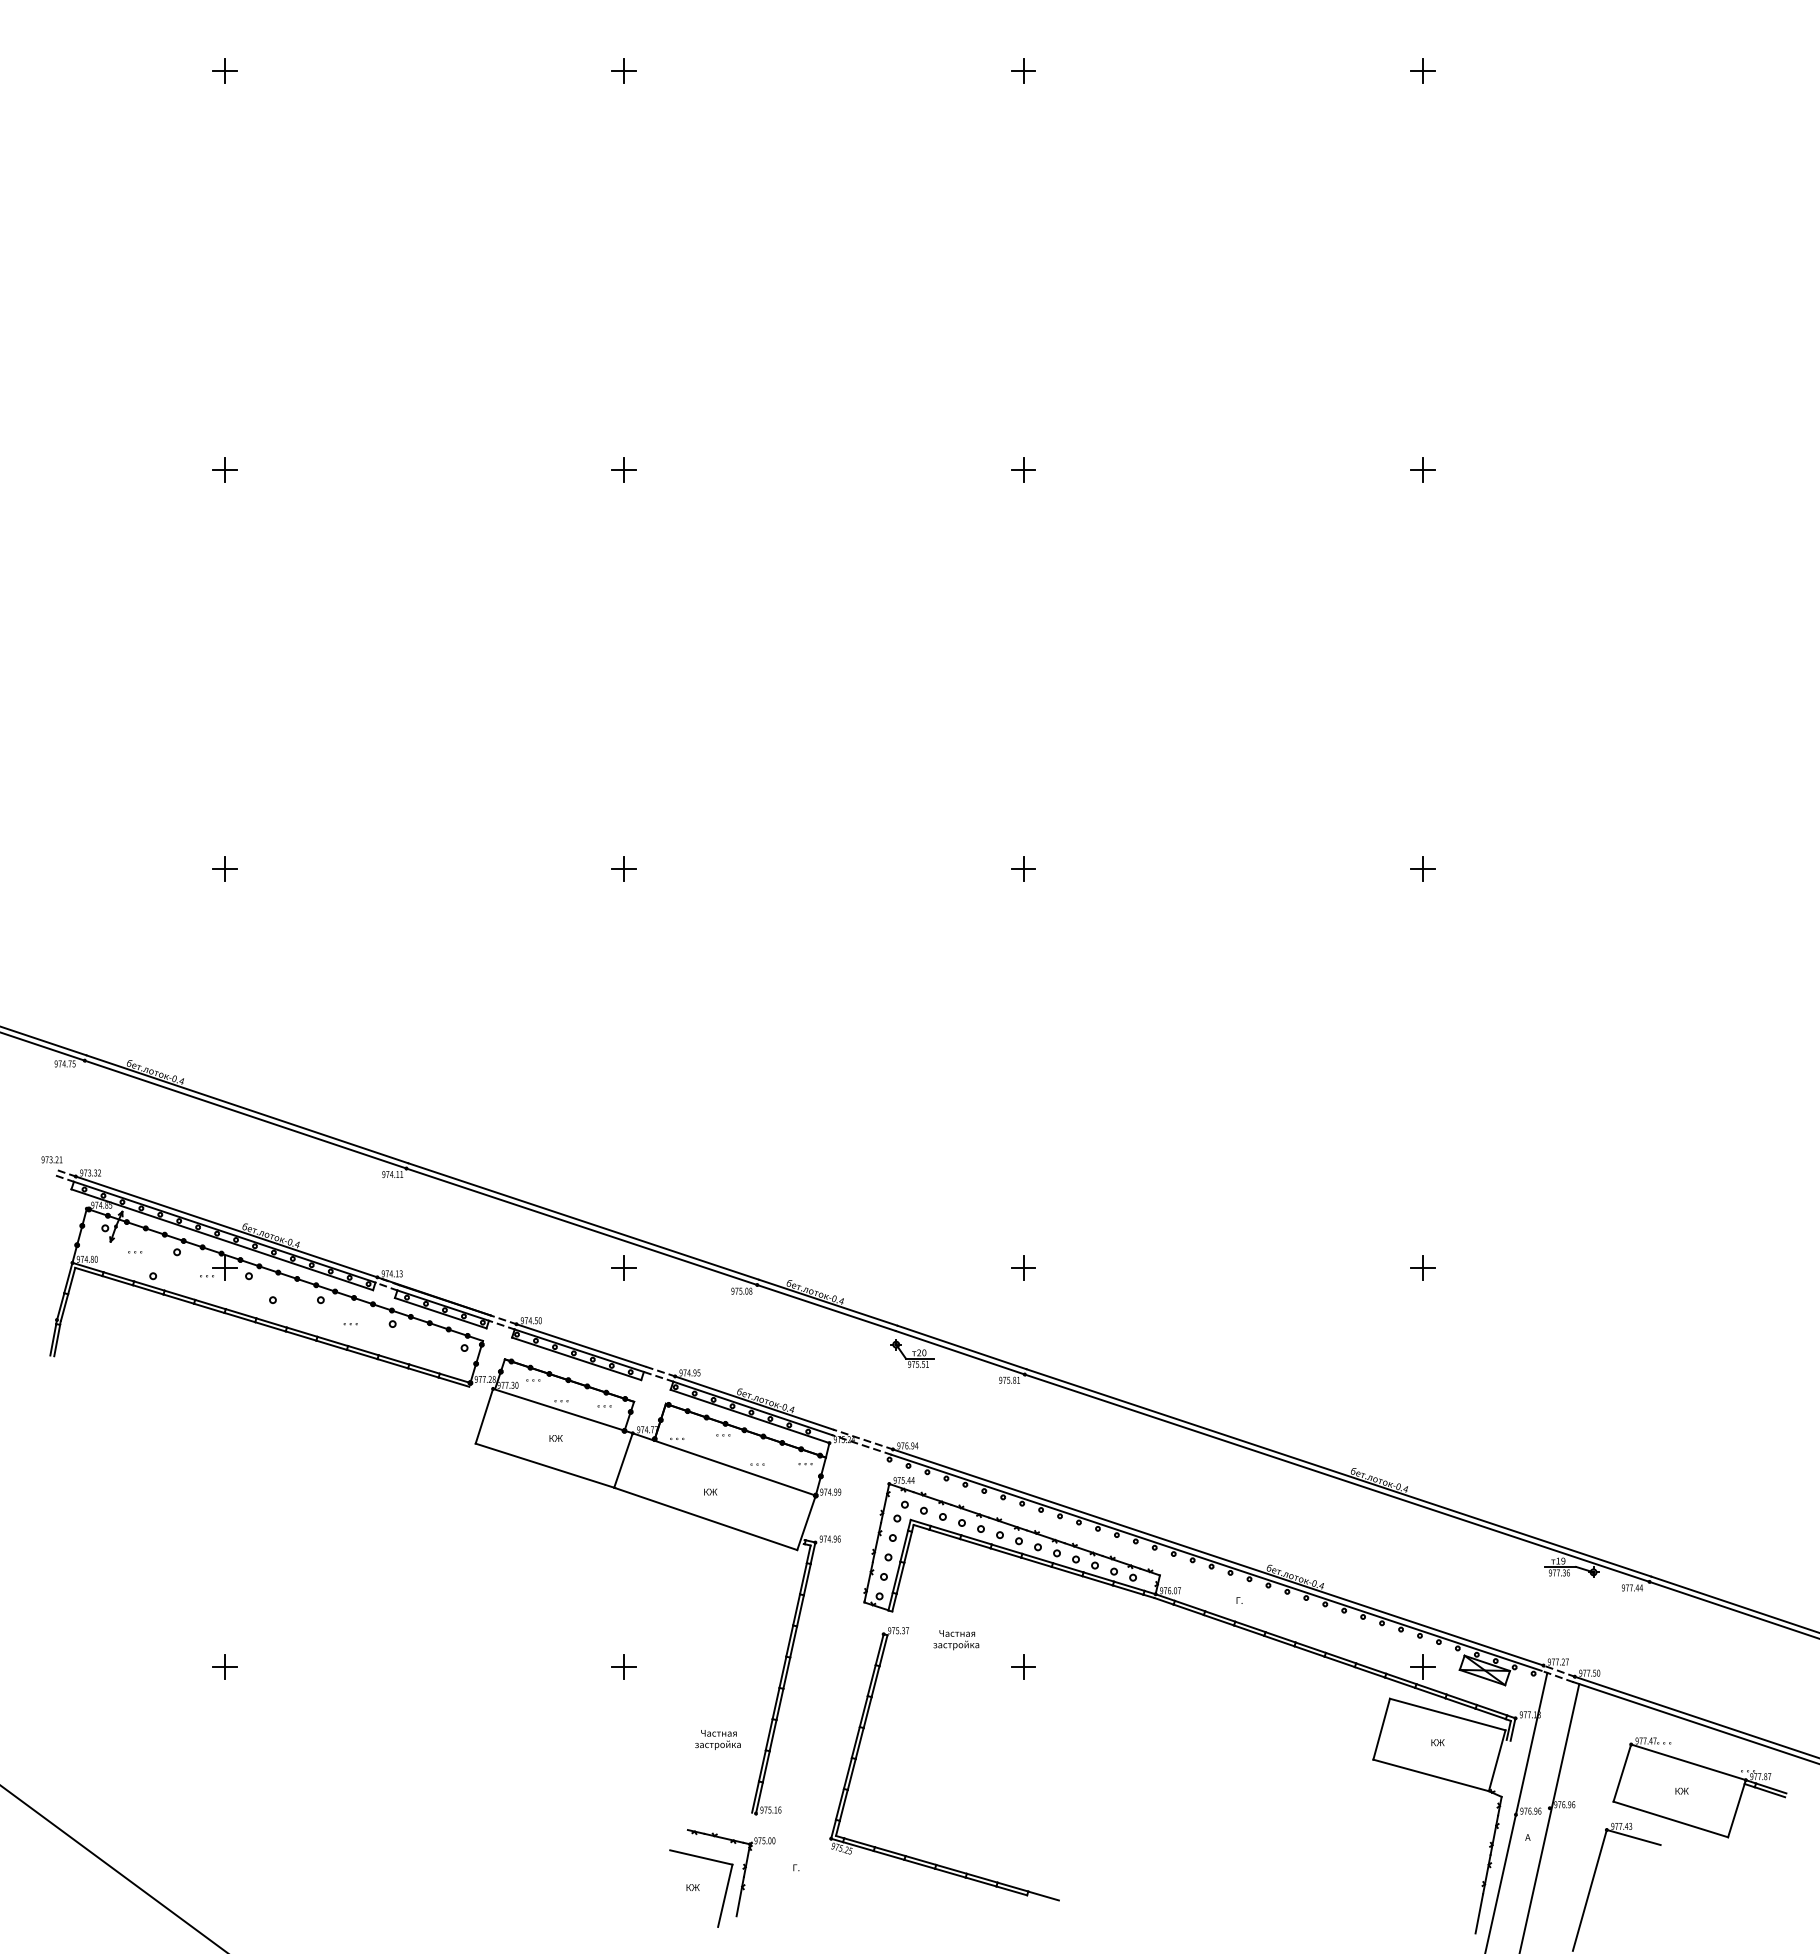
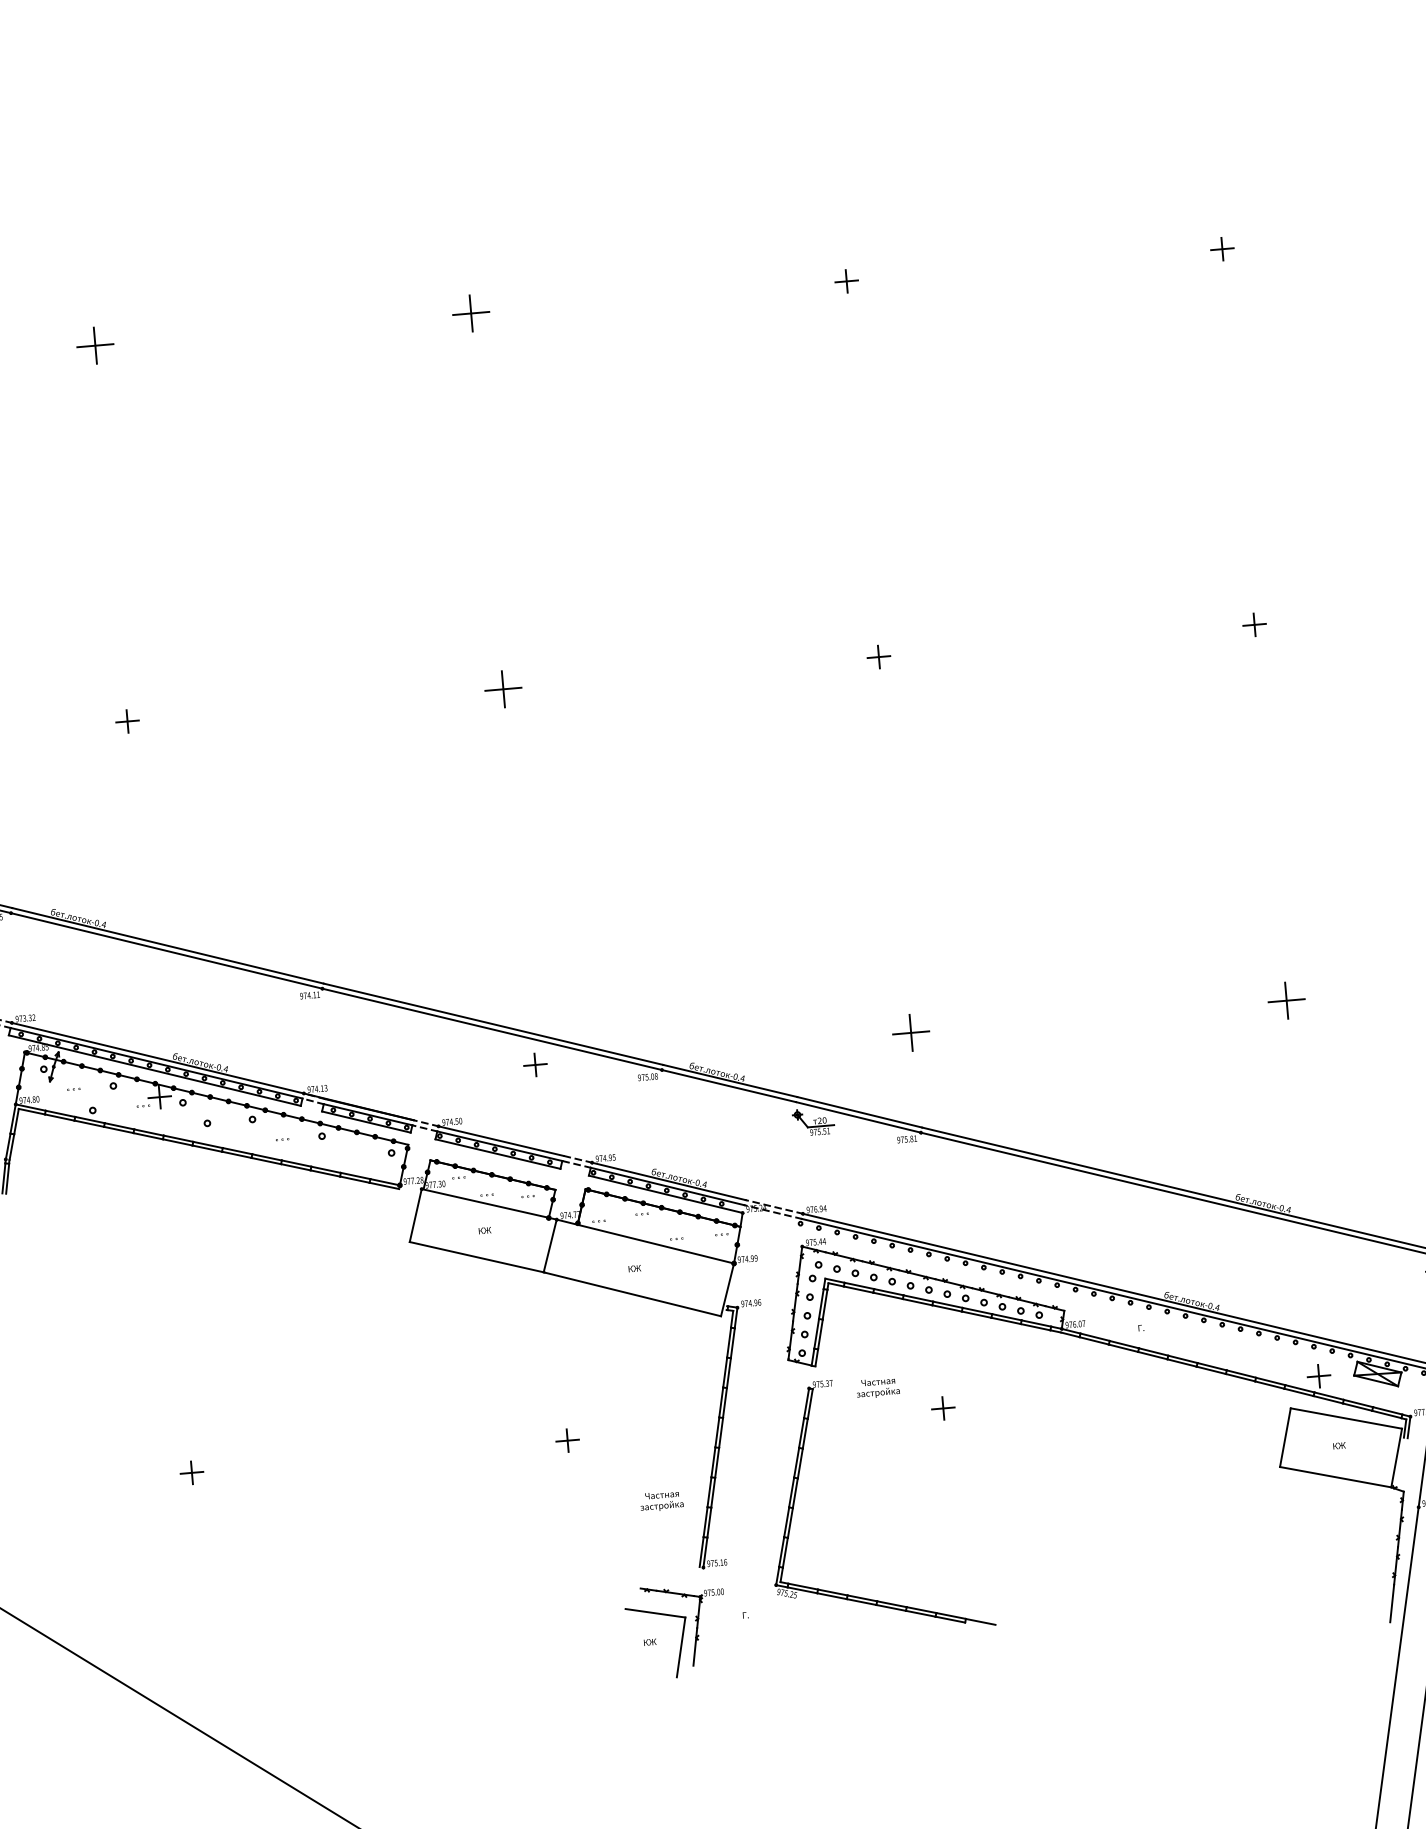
part: (224, 469) -> (94, 345), size x1.6
part: (623, 469) -> (470, 313), size x1.6
part: (623, 868) -> (502, 688), size x1.6
part: (1023, 1267) -> (911, 1032), size x1.6
part: (1422, 1267) -> (1286, 999), size x1.6

